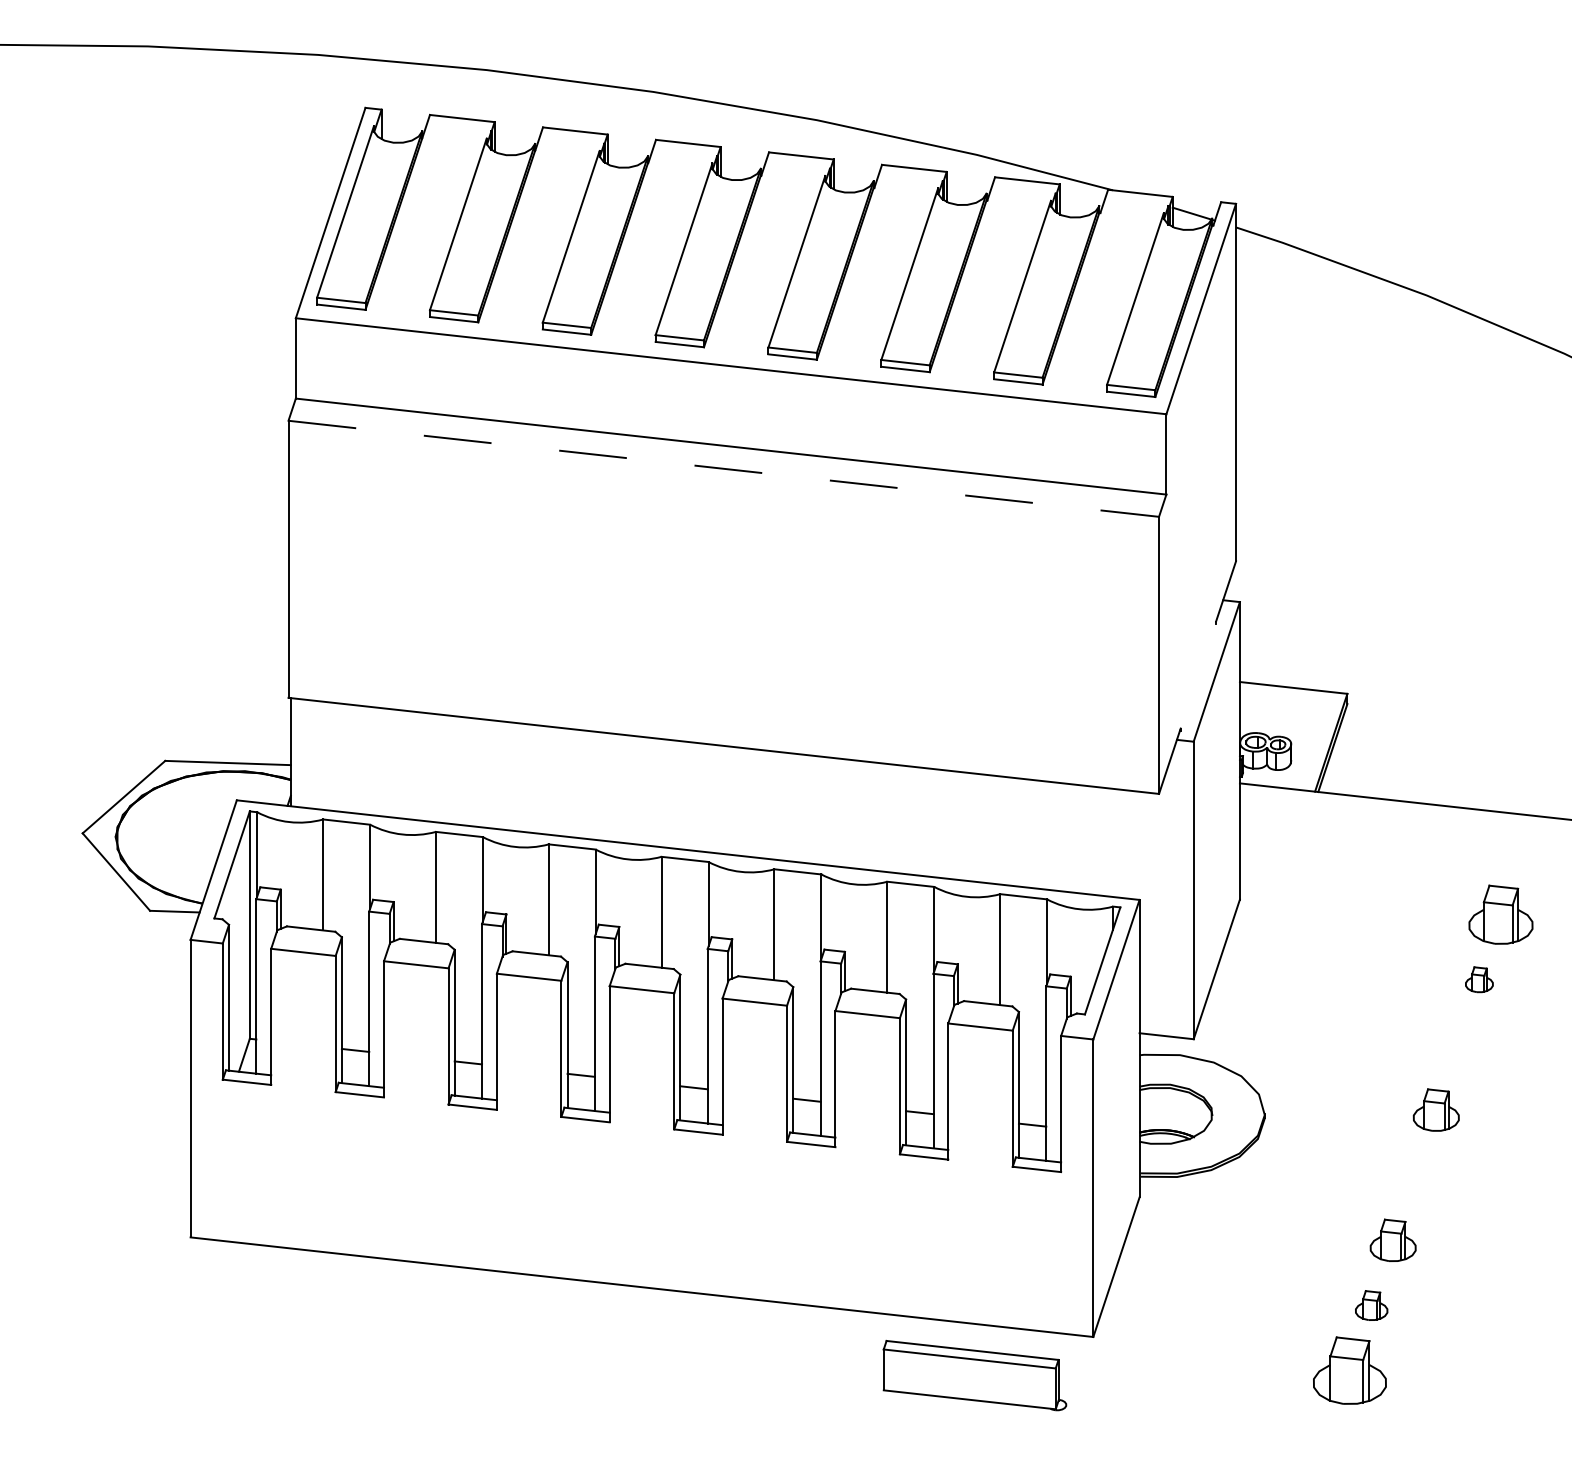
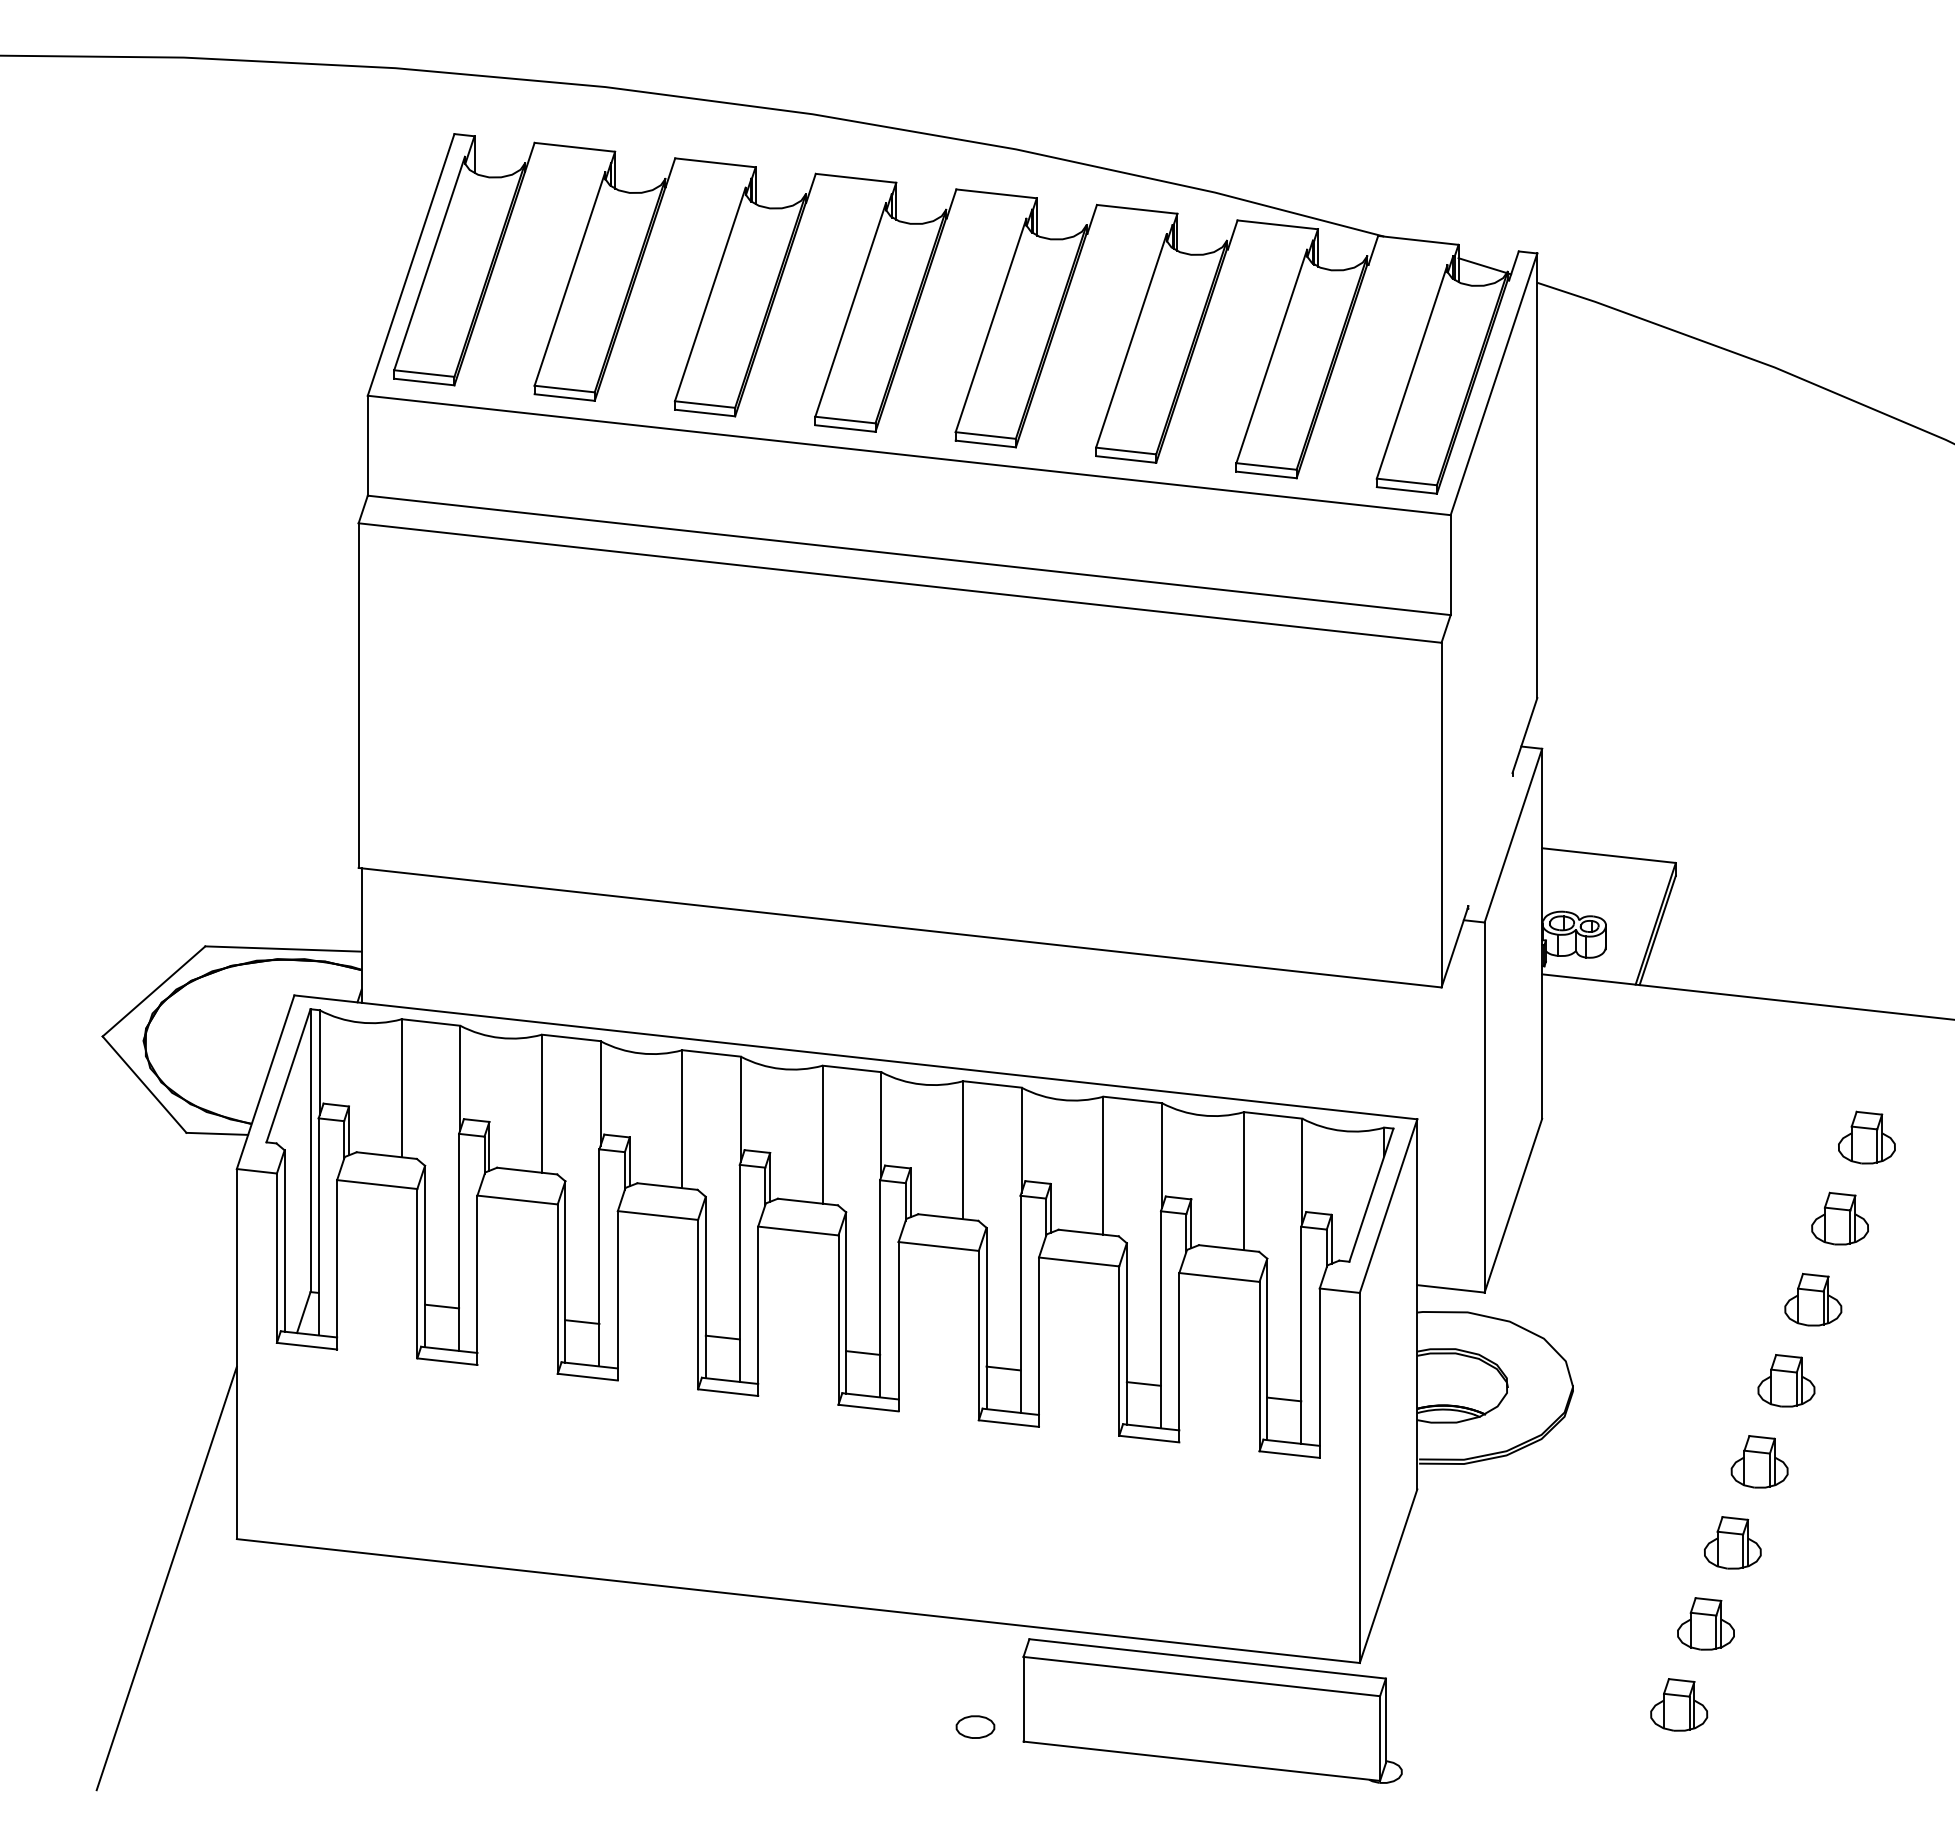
line: (724, 469) -> (900, 583), dashed -> solid
part: (1500, 914) -> (1866, 1137), size x0.71
part: (1478, 979) -> (1839, 1218), size x1.67
part: (1458, 1044) -> (1813, 1299), added
part: (1414, 1175) -> (1759, 1461), added
line: (134, 1269) -> (166, 1578), added
part: (1371, 1305) -> (1705, 1623), size x1.43
part: (1350, 1370) -> (1679, 1704), size x0.62
part: (974, 1375) -> (1212, 1710), size x1.67
part: (784, 1388) -> (975, 1726), added

